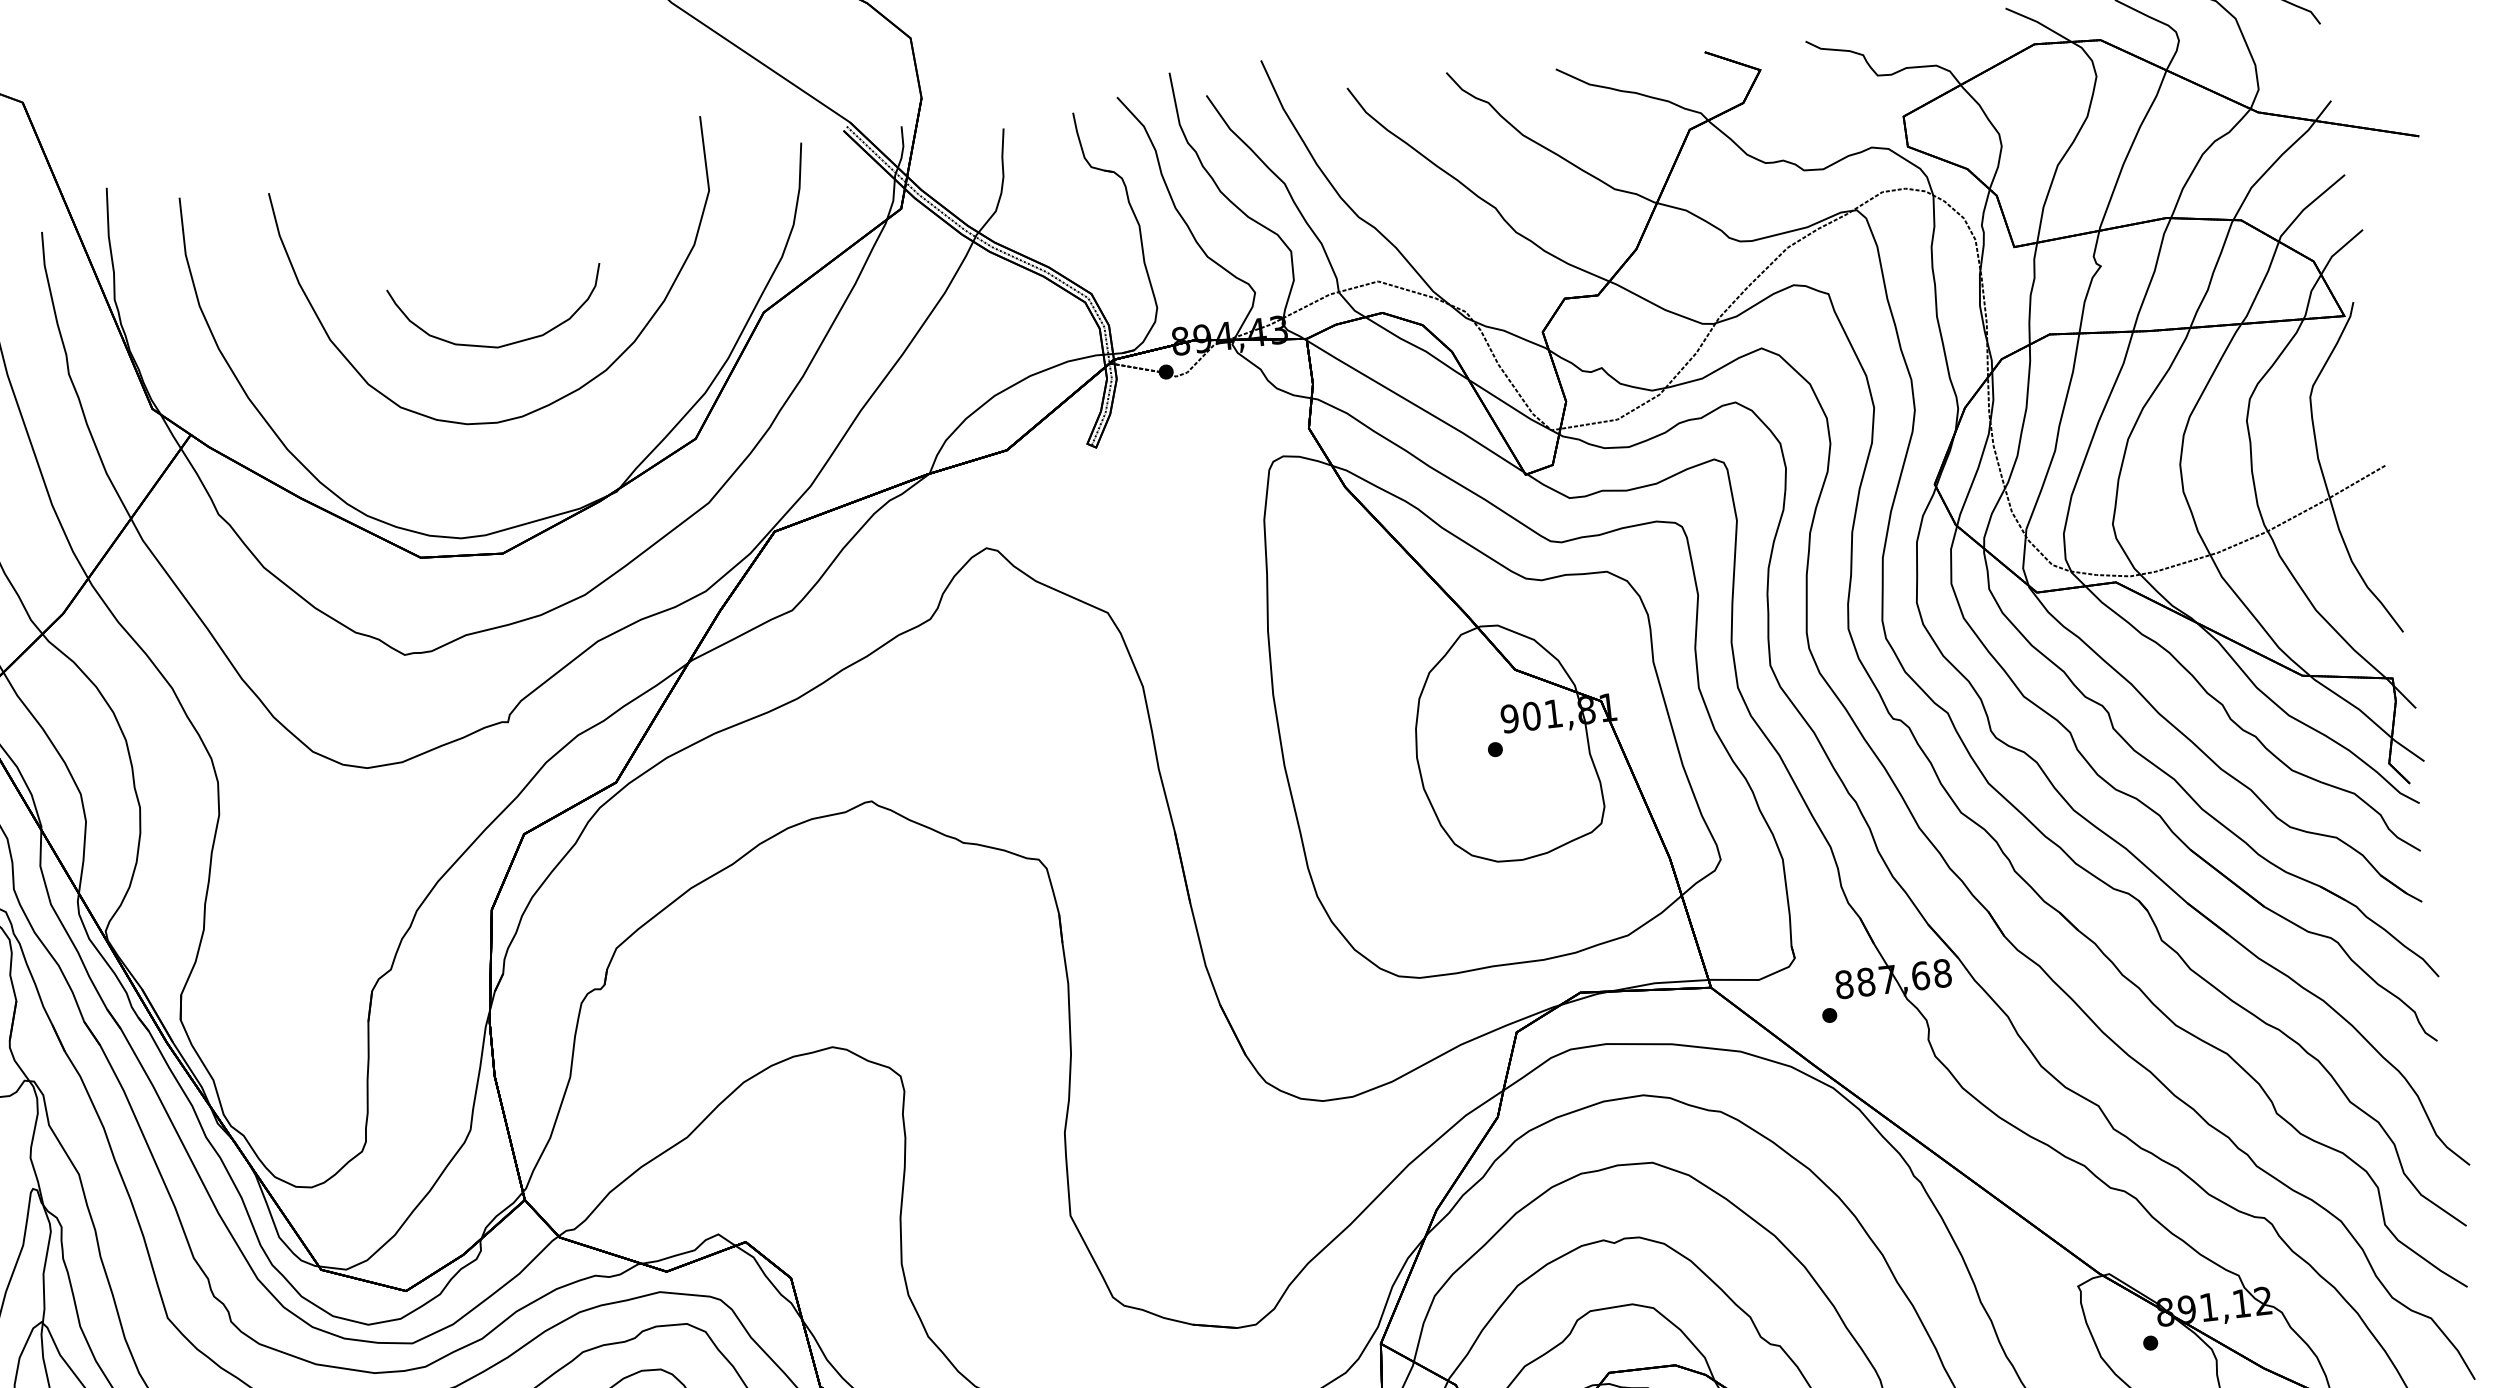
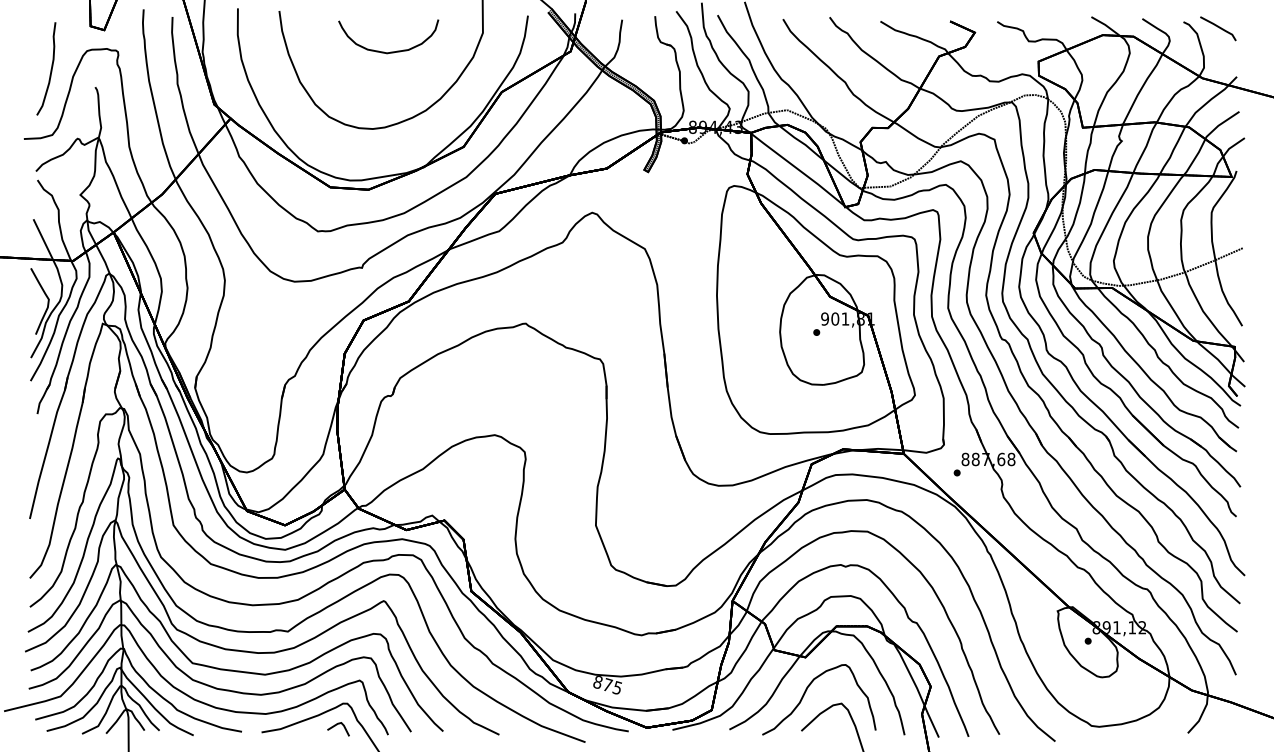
part: (504, 342) -> (390, 51), moved

